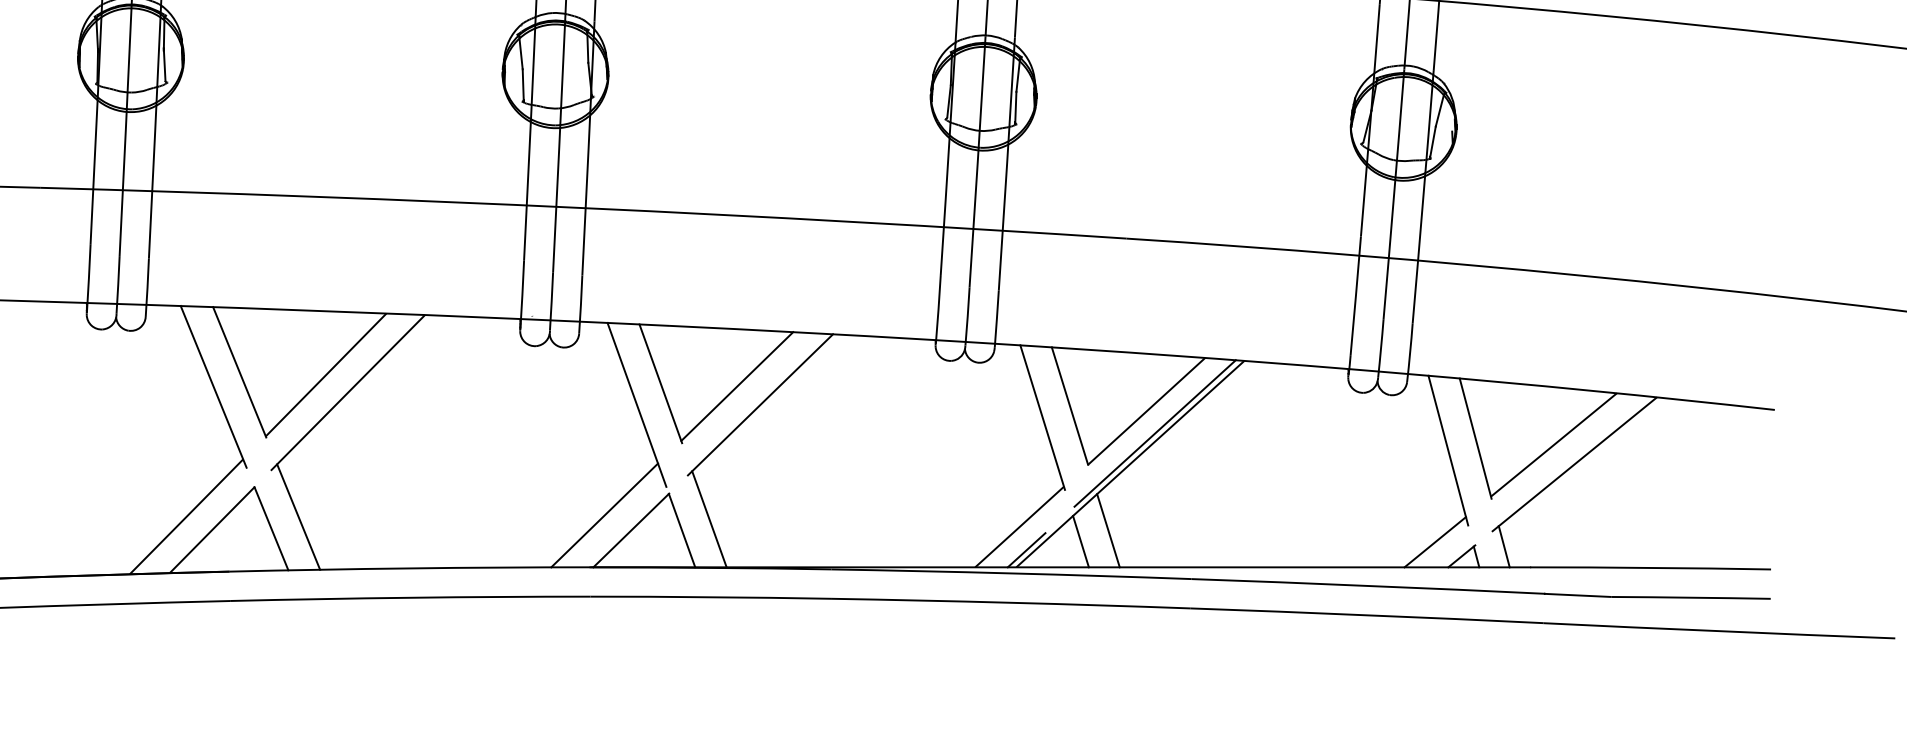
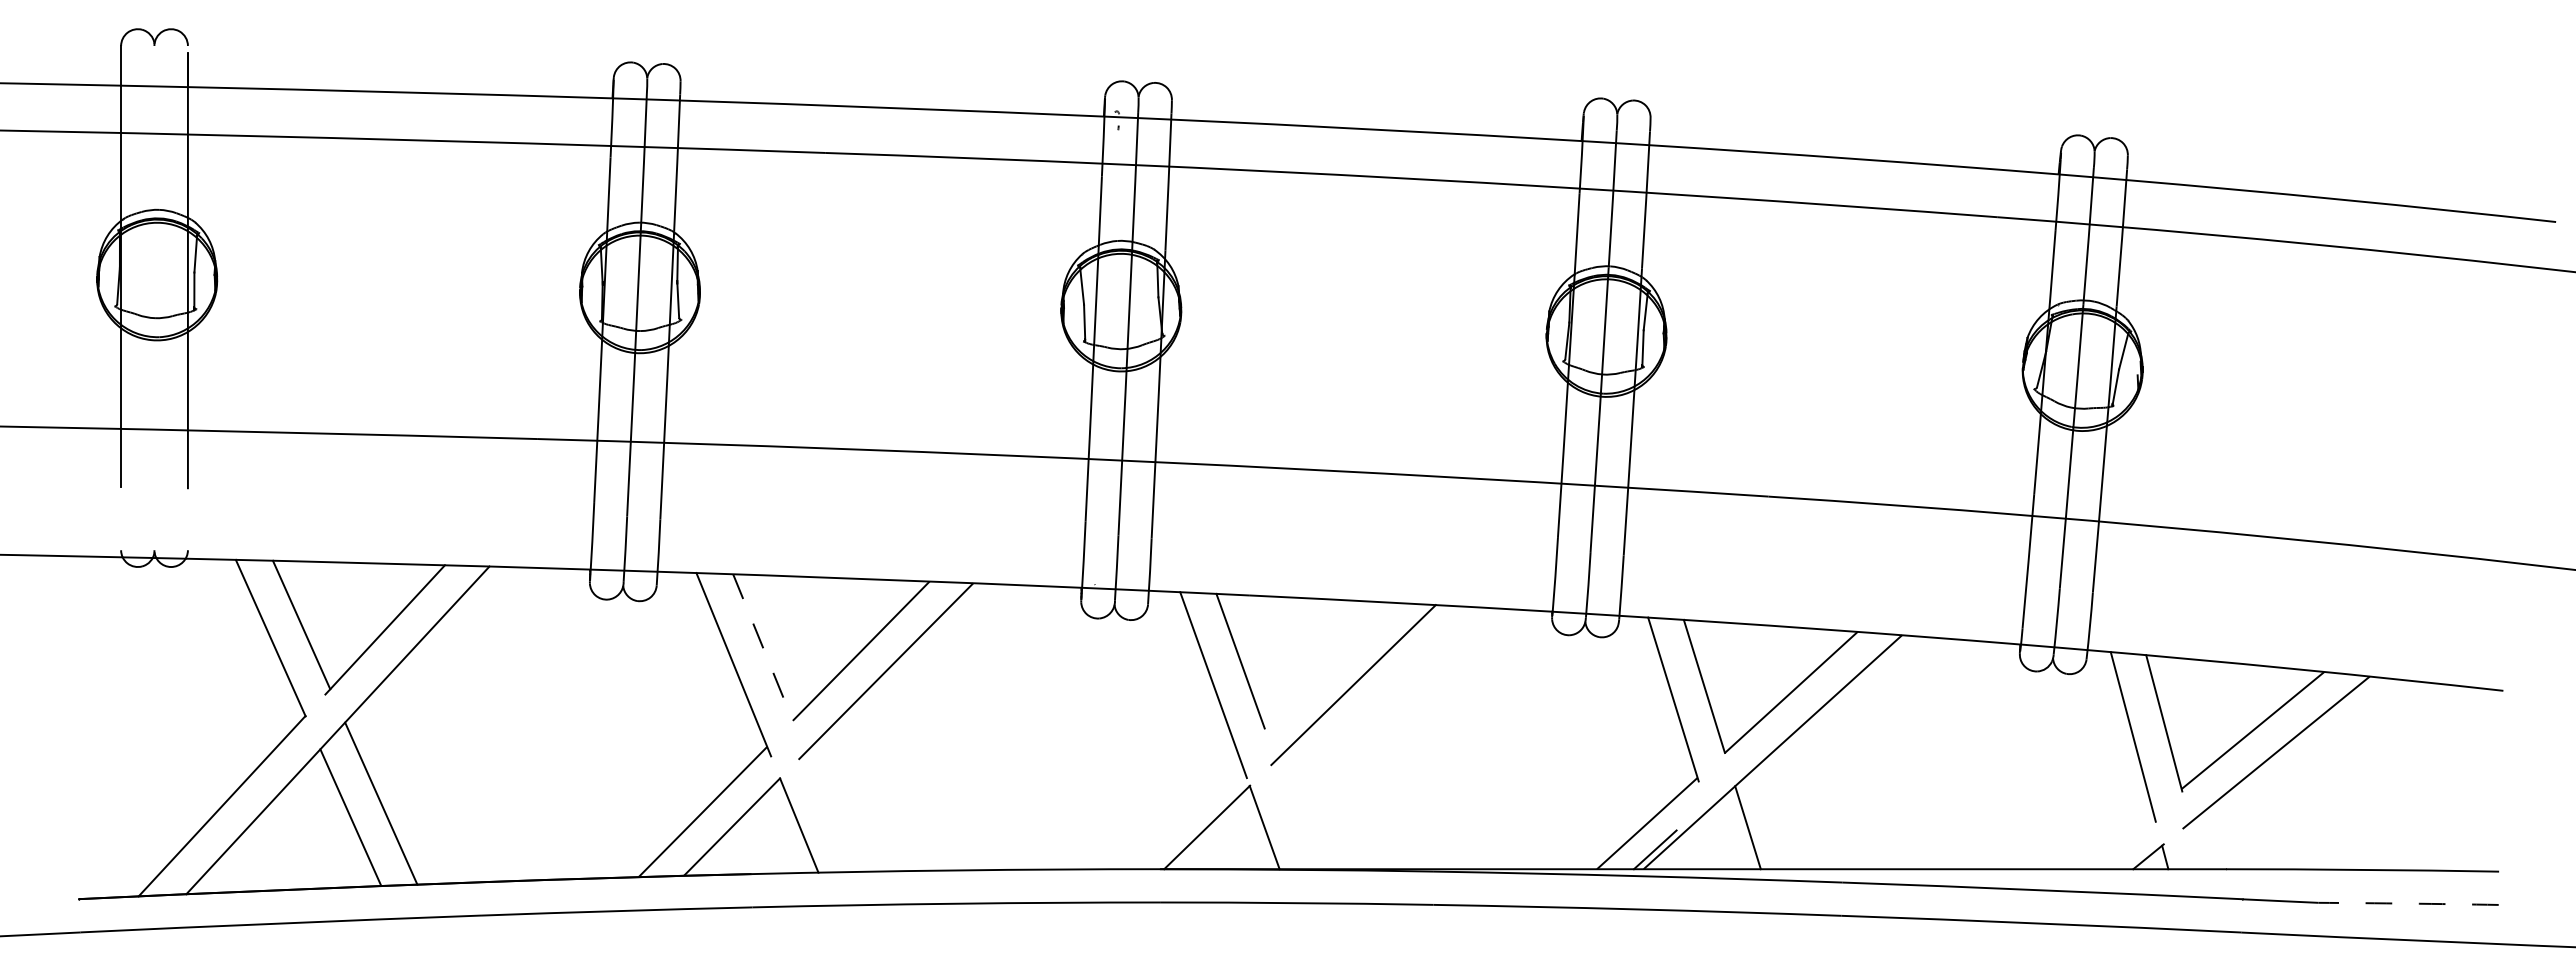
line: (239, 372) -> (763, 648), solid -> dashed
line: (736, 385) -> (1326, 663), removed
line: (1154, 433) -> (1800, 717), removed
line: (604, 515) -> (1176, 810), removed
line: (298, 516) -> (829, 811), removed
line: (709, 519) -> (1295, 814), removed
line: (1080, 541) -> (1716, 839), removed
line: (1435, 541) -> (2118, 840), removed
line: (1504, 546) -> (2196, 845), removed
arc: (1691, 597) -> (2408, 903), solid -> dashed

